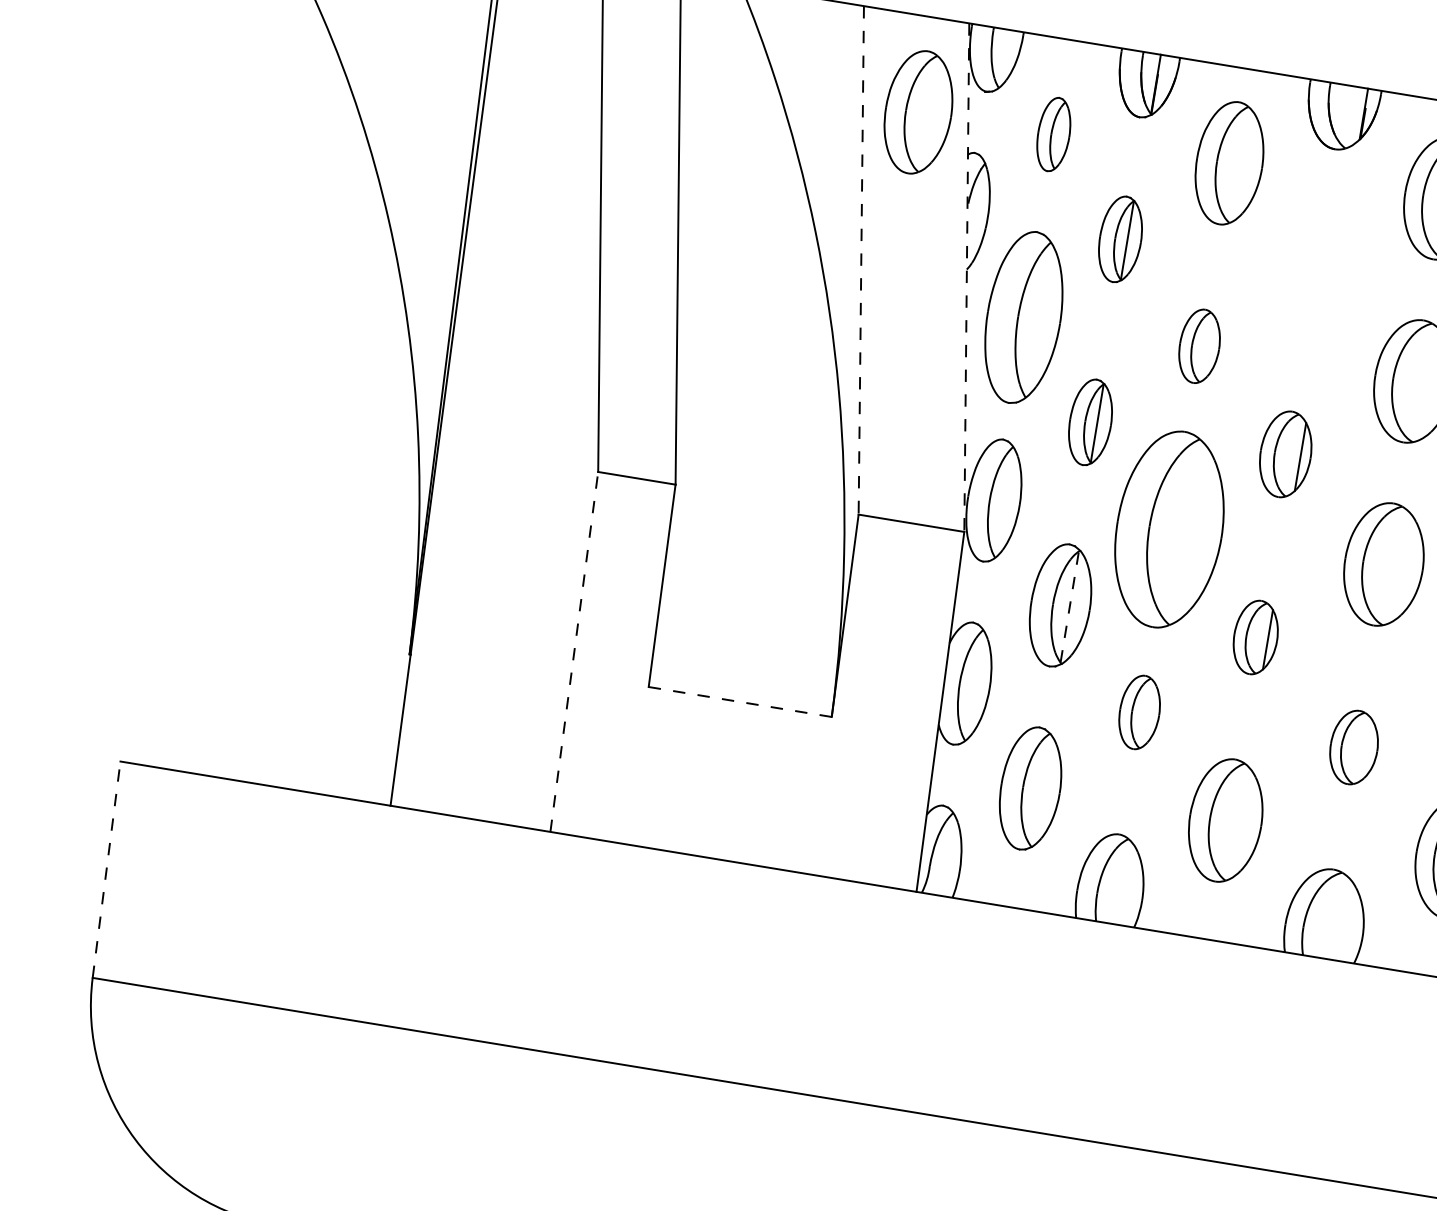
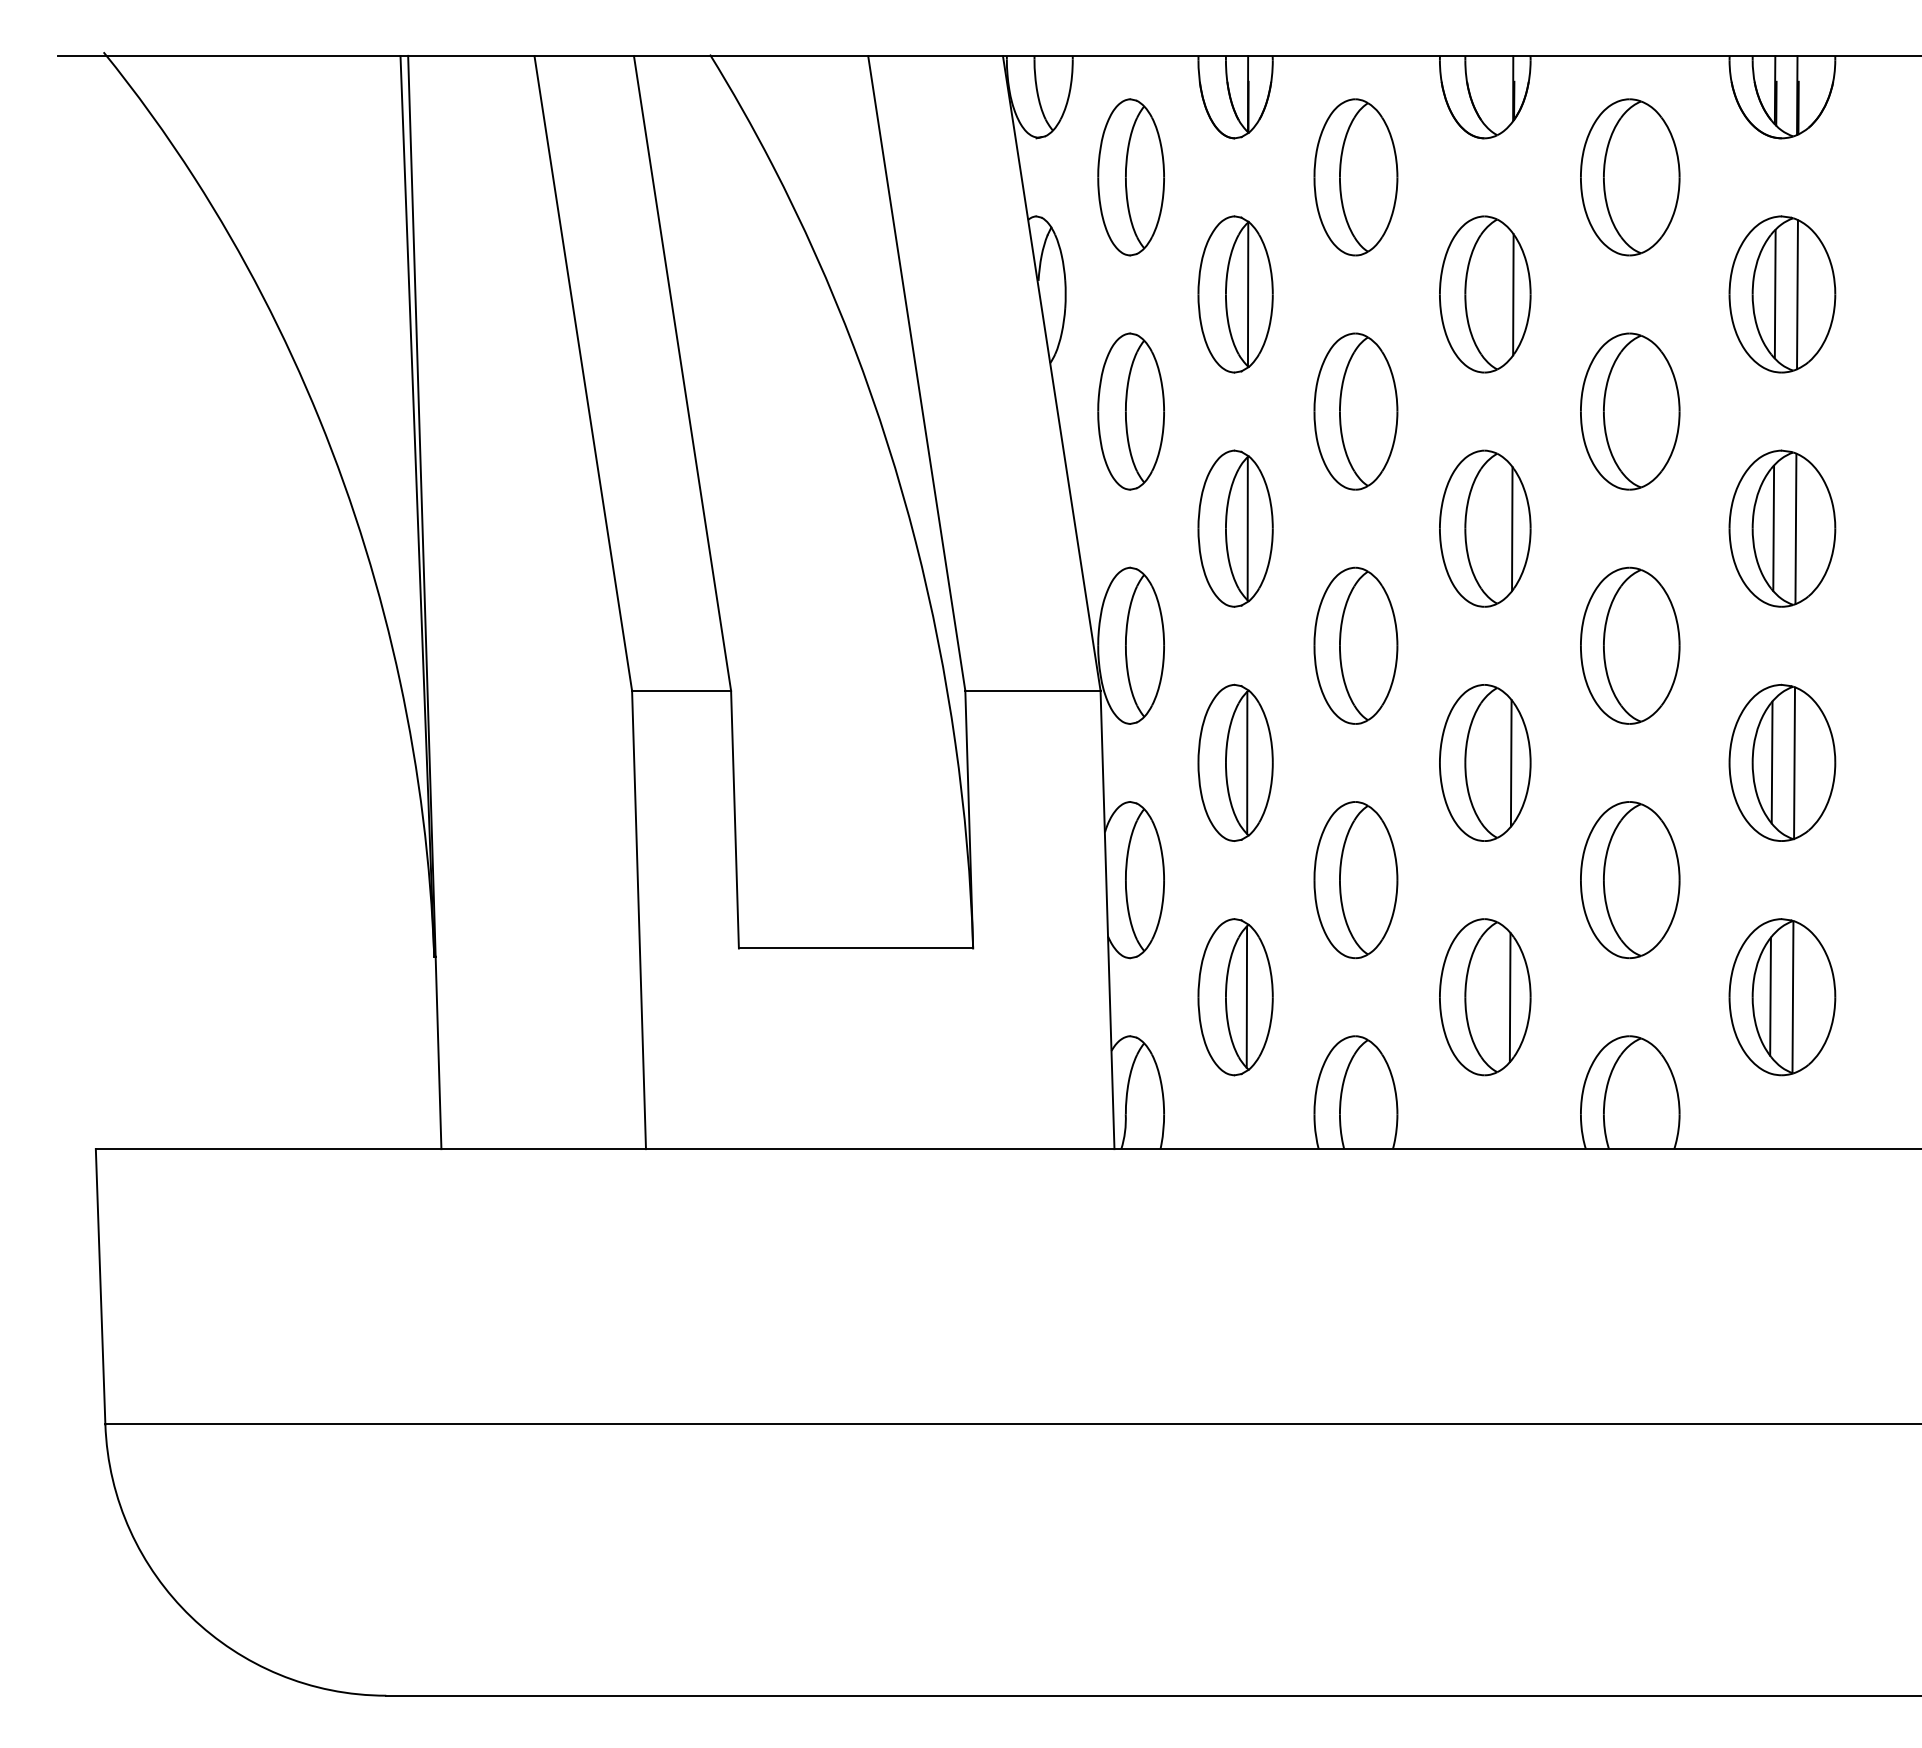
part: (918, 112) -> (957, 177), removed
part: (1053, 134) -> (1130, 177), size x1.67
part: (1120, 239) -> (1235, 294), size x1.43
line: (861, 260) -> (916, 373), dashed -> solid
part: (1315, 271) -> (1485, 294), added
line: (966, 277) -> (1051, 373), dashed -> solid
part: (1023, 317) -> (1130, 411), size x0.71
part: (1199, 346) -> (1355, 411), size x1.67
part: (1090, 422) -> (1235, 528), size x1.43
part: (1285, 454) -> (1485, 528), size x1.43
part: (1169, 529) -> (1355, 645), size x0.62
line: (1069, 606) -> (1247, 762), dashed -> solid
part: (1255, 637) -> (1485, 762), size x1.67
line: (574, 651) -> (639, 919), dashed -> solid
line: (740, 702) -> (856, 948), dashed -> solid
part: (1139, 712) -> (1355, 879), size x1.67
part: (1354, 747) -> (1630, 879), size x1.67
line: (1039, 789) -> (1246, 996), added
line: (1244, 823) -> (1509, 997), added
line: (106, 869) -> (100, 1286), dashed -> solid

